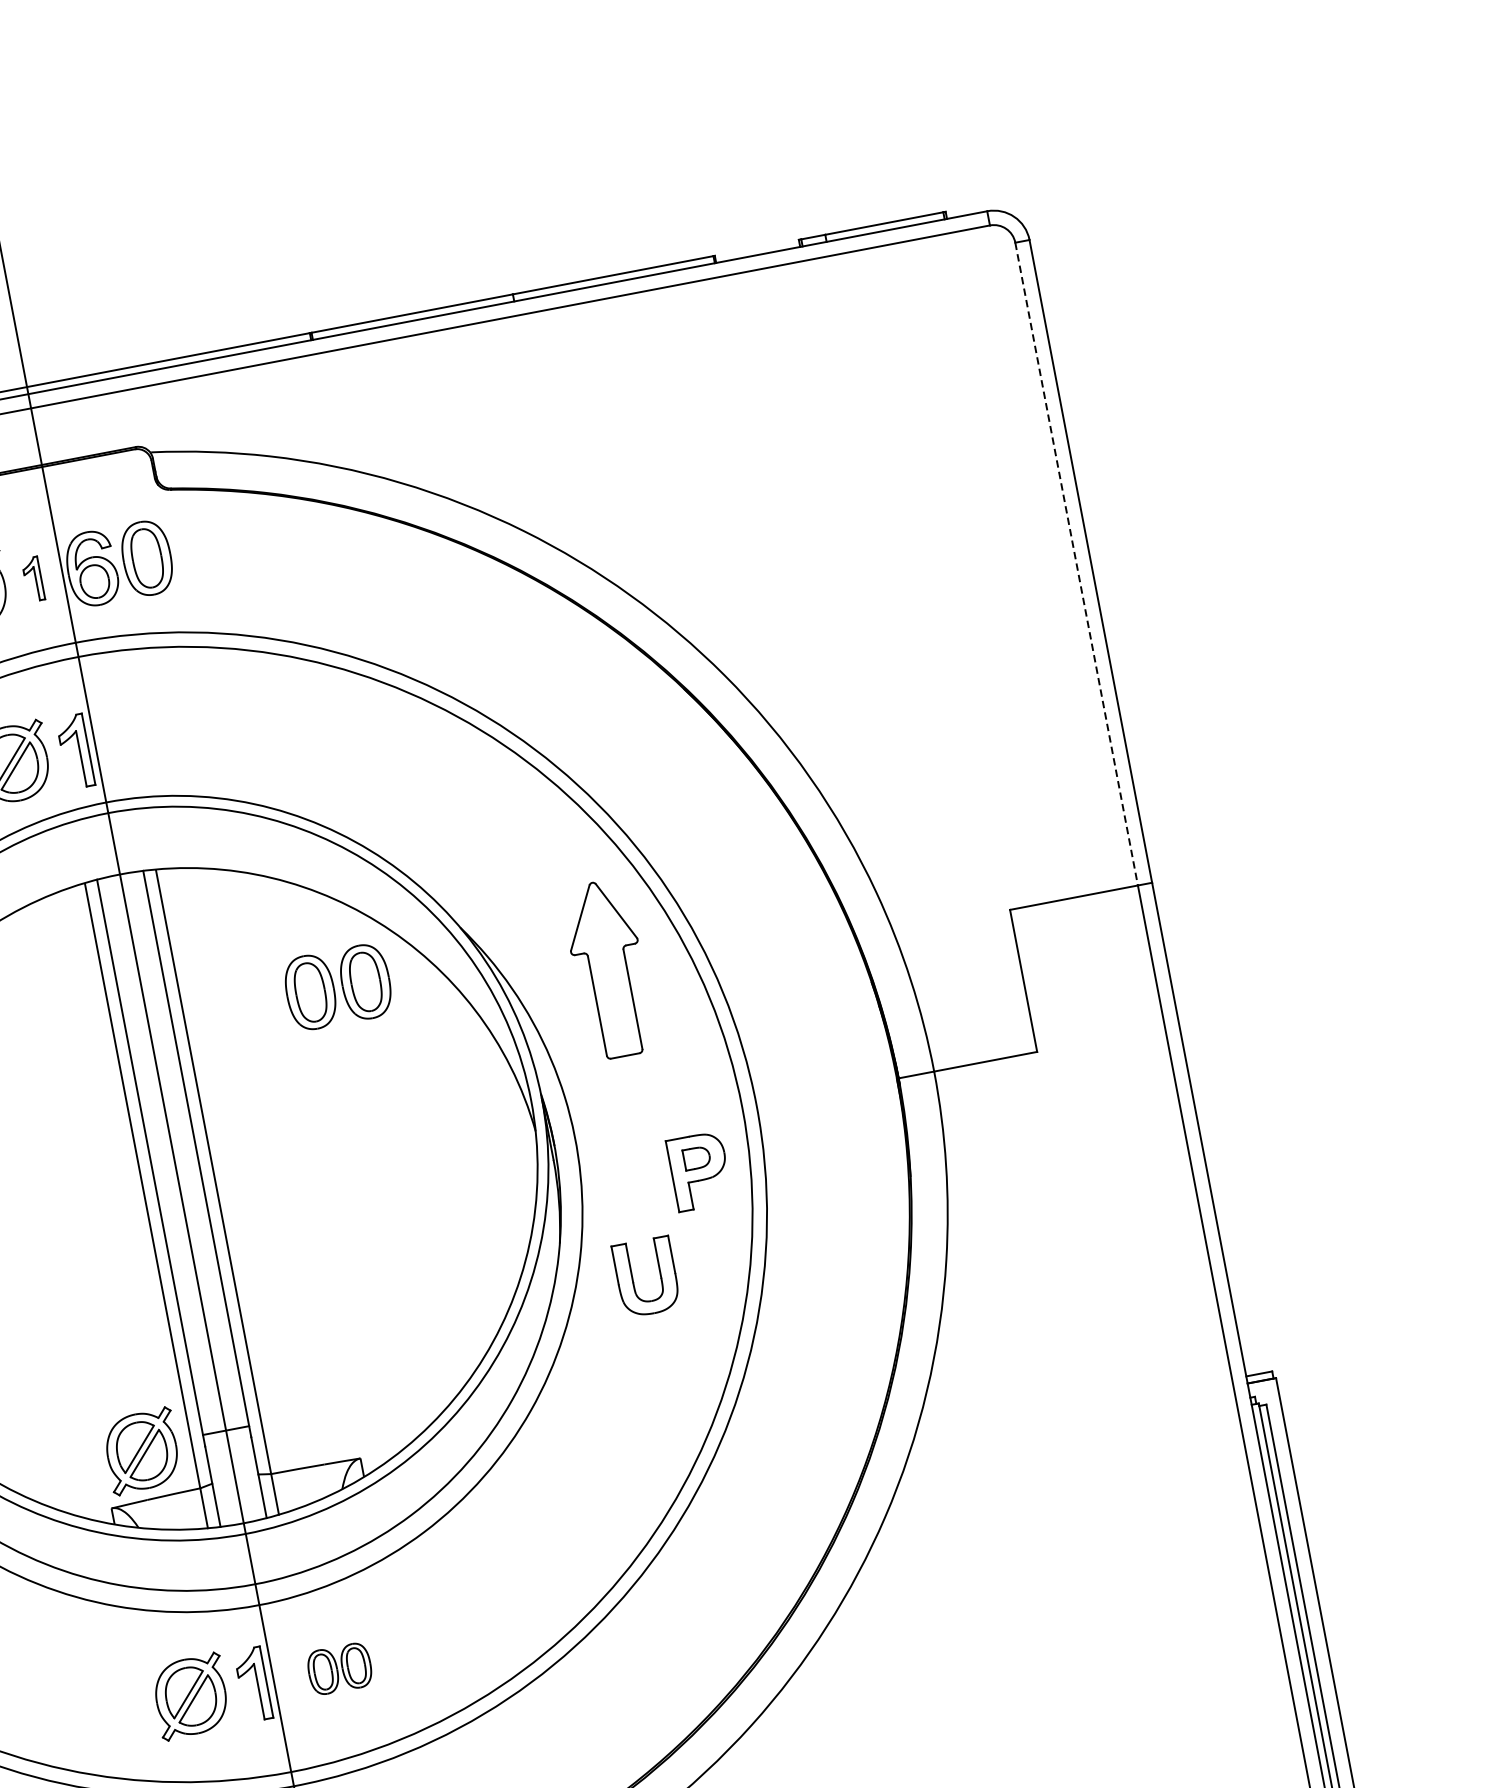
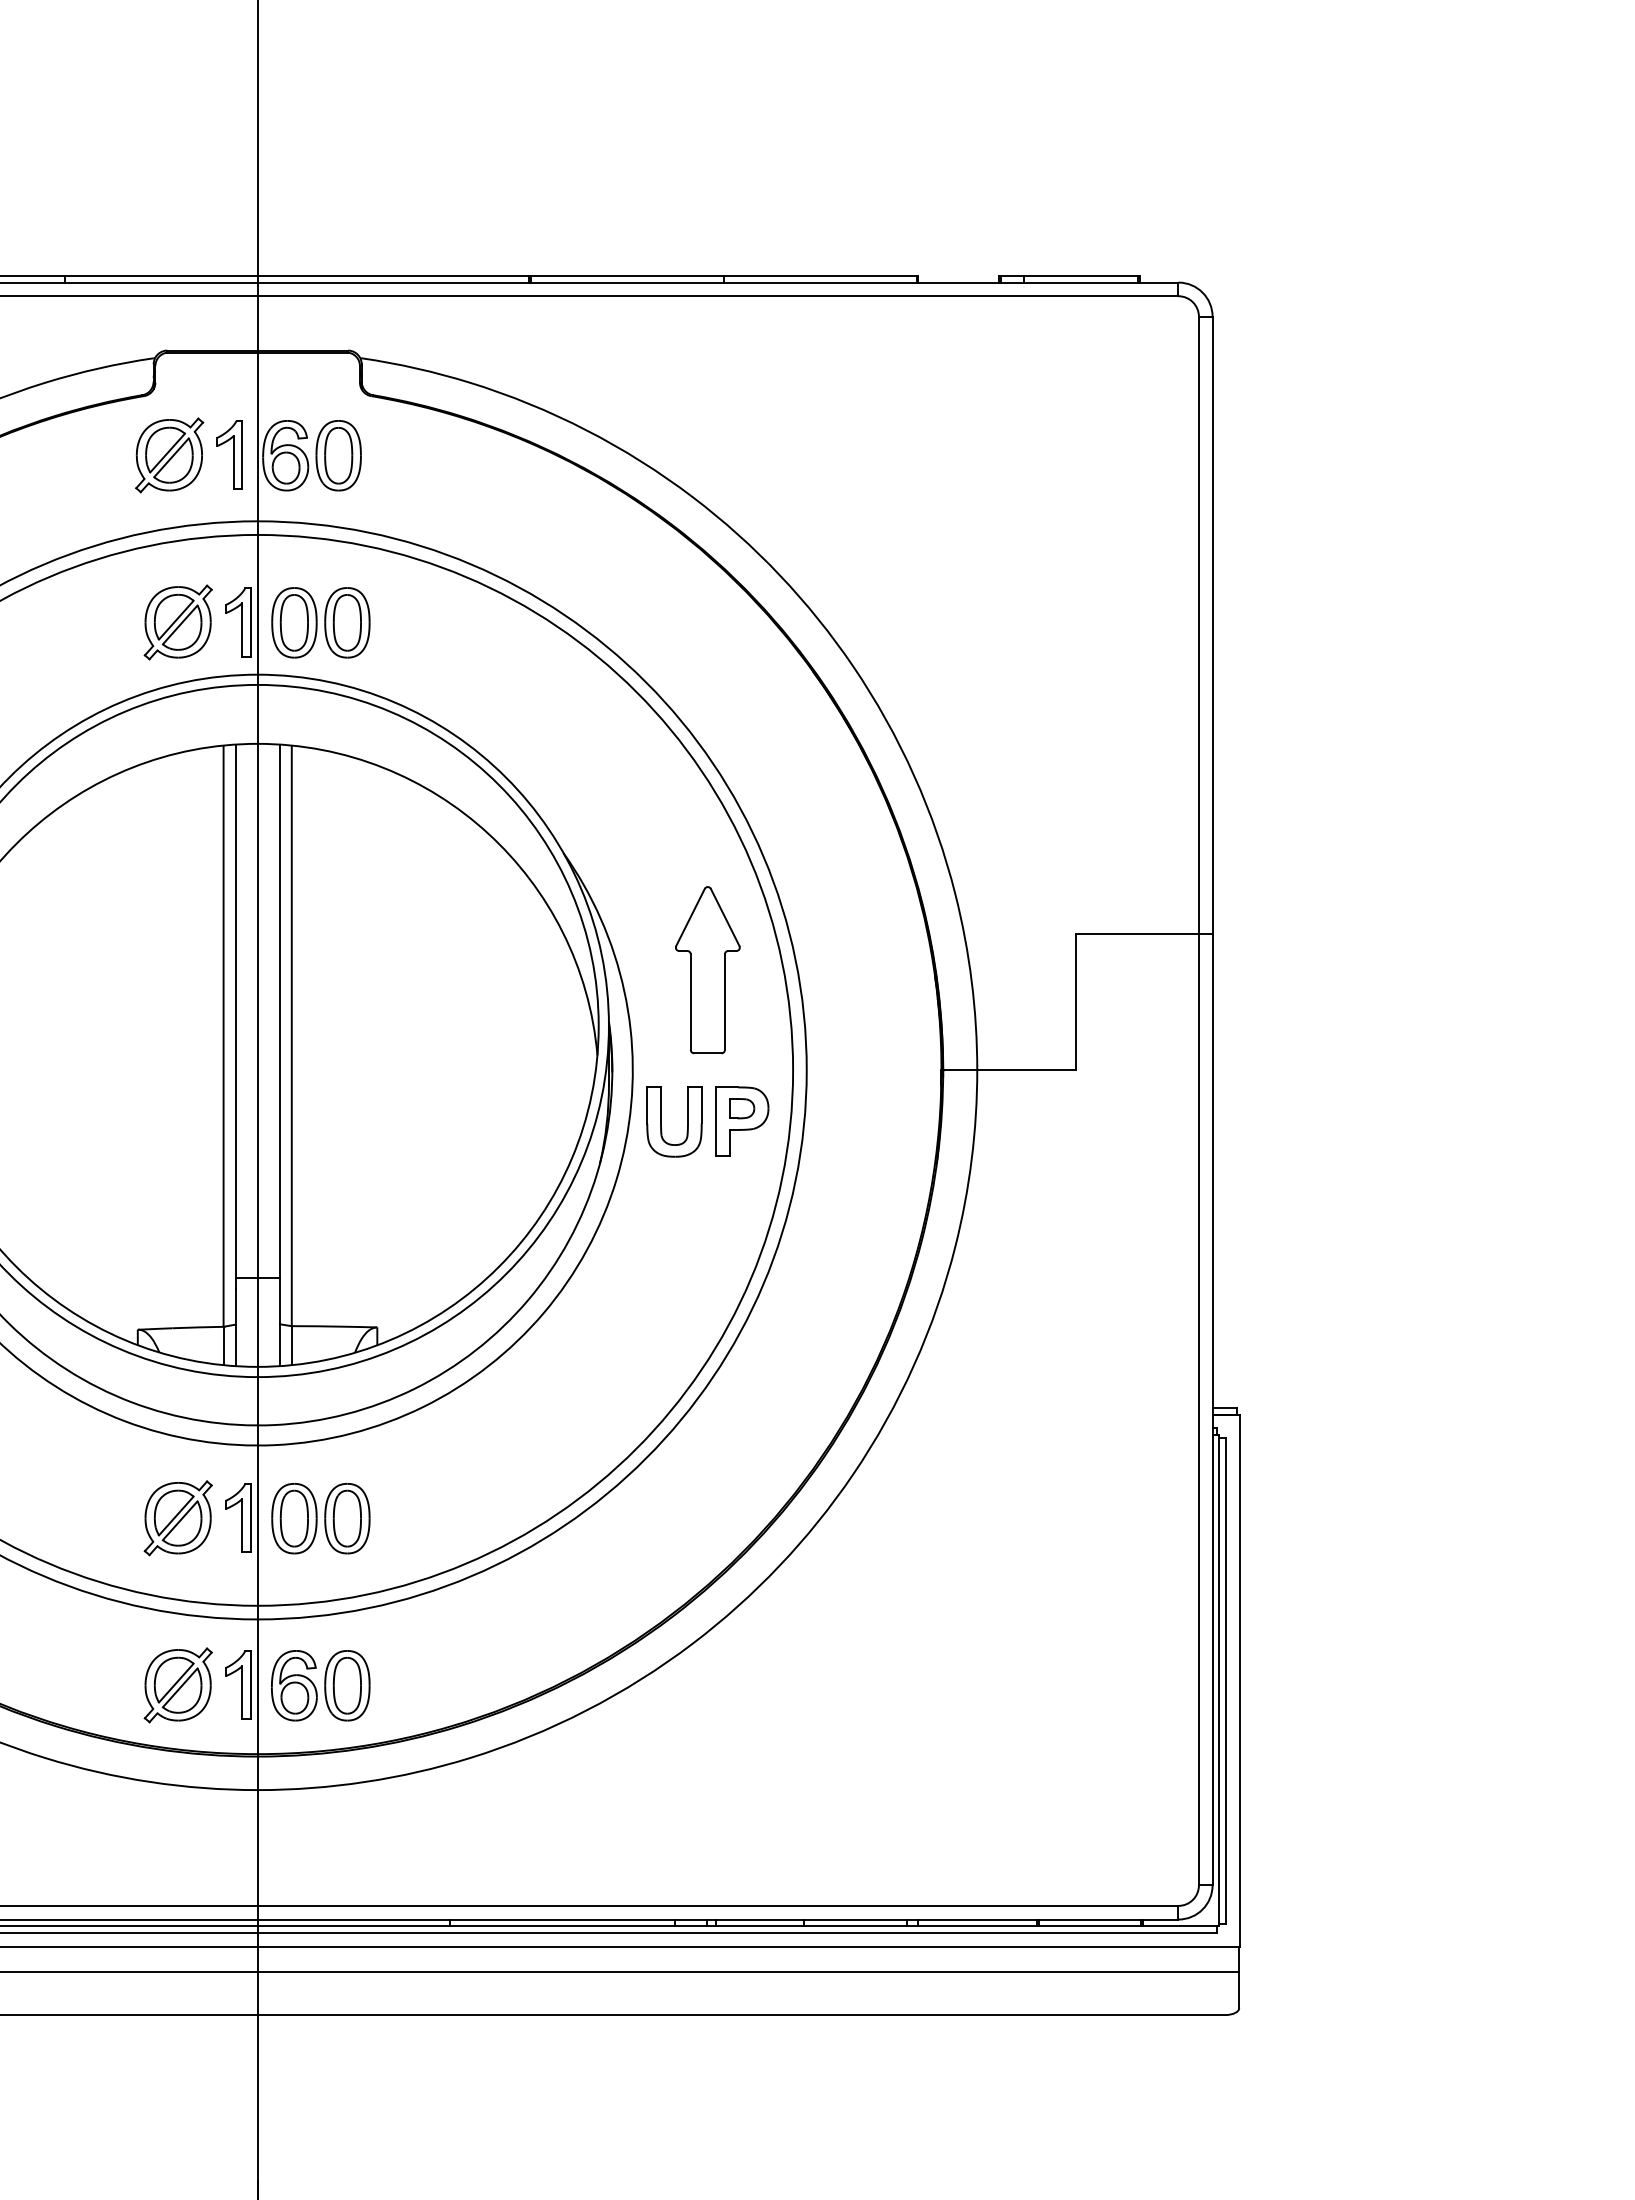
line: (1076, 564) -> (1198, 625), dashed -> solid
part: (33, 578) -> (229, 454), size x1.67
part: (608, 969) -> (707, 970), moved
part: (337, 986) -> (320, 622), moved
part: (633, 1279) -> (661, 1121), moved
part: (141, 1451) -> (175, 1282), removed
part: (339, 1668) -> (320, 1518), size x1.67

